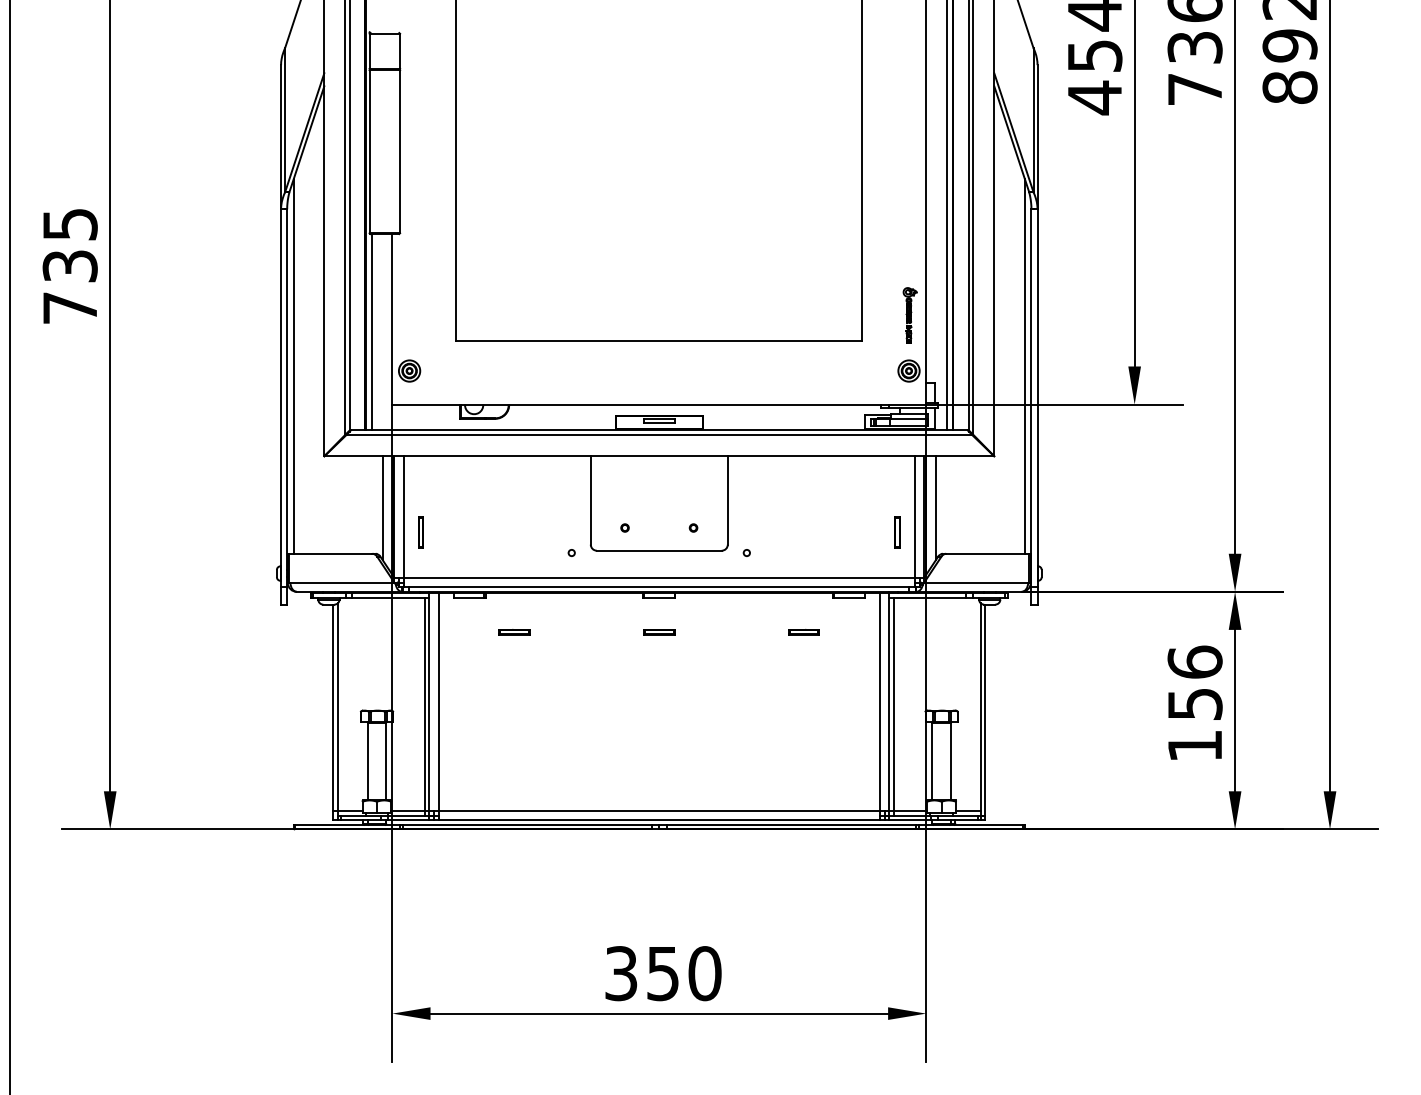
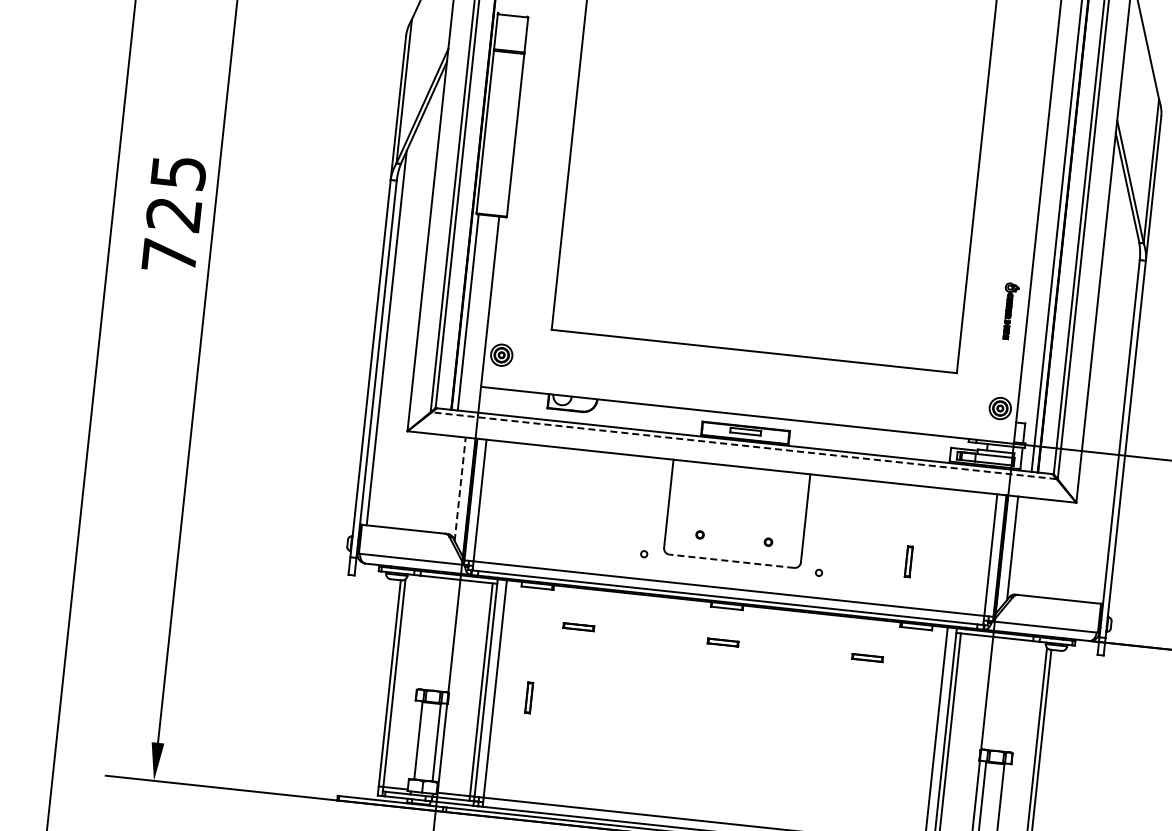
text: (69, 266) -> (173, 214), 735 -> 725
part: (909, 315) -> (1009, 310), moved
line: (1024, 365) -> (1116, 415), removed
line: (659, 435) -> (744, 446), solid -> dashed
line: (382, 508) -> (460, 489), solid -> dashed
part: (420, 532) -> (528, 697), moved
part: (897, 532) -> (908, 561), moved
line: (658, 550) -> (731, 560), solid -> dashed

